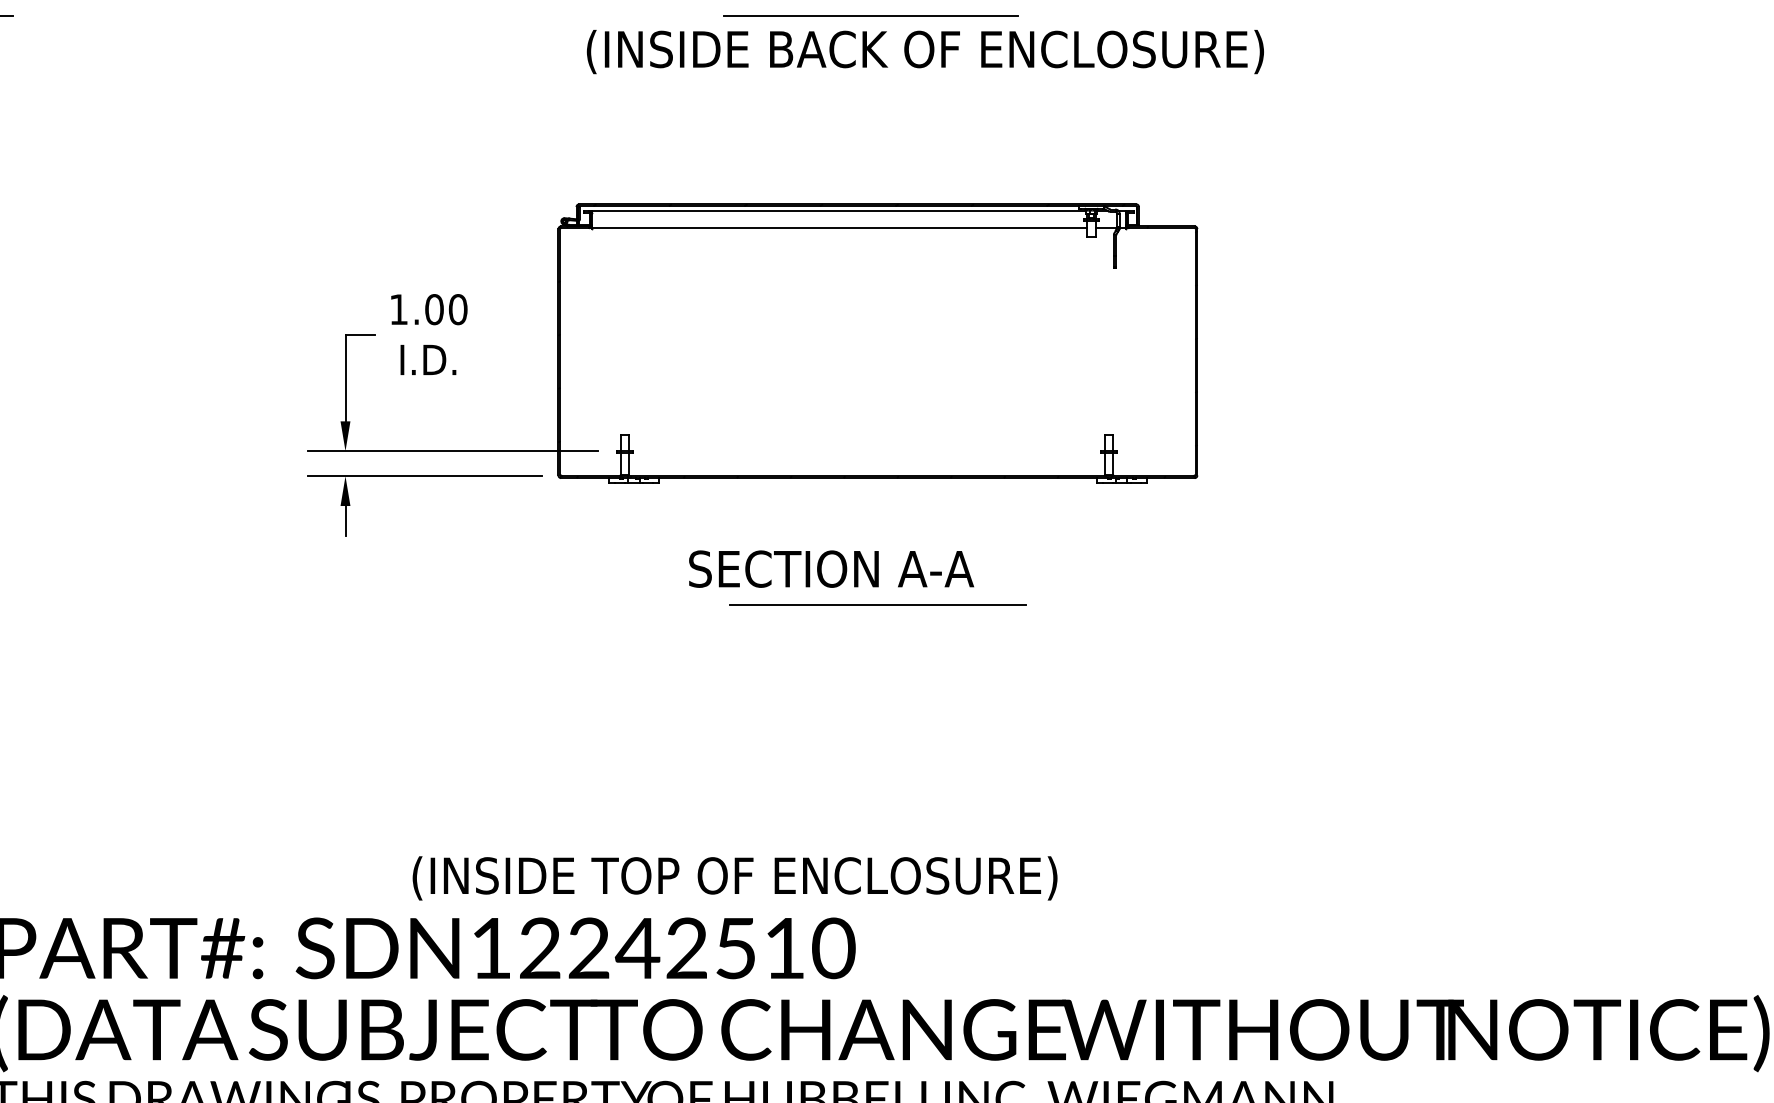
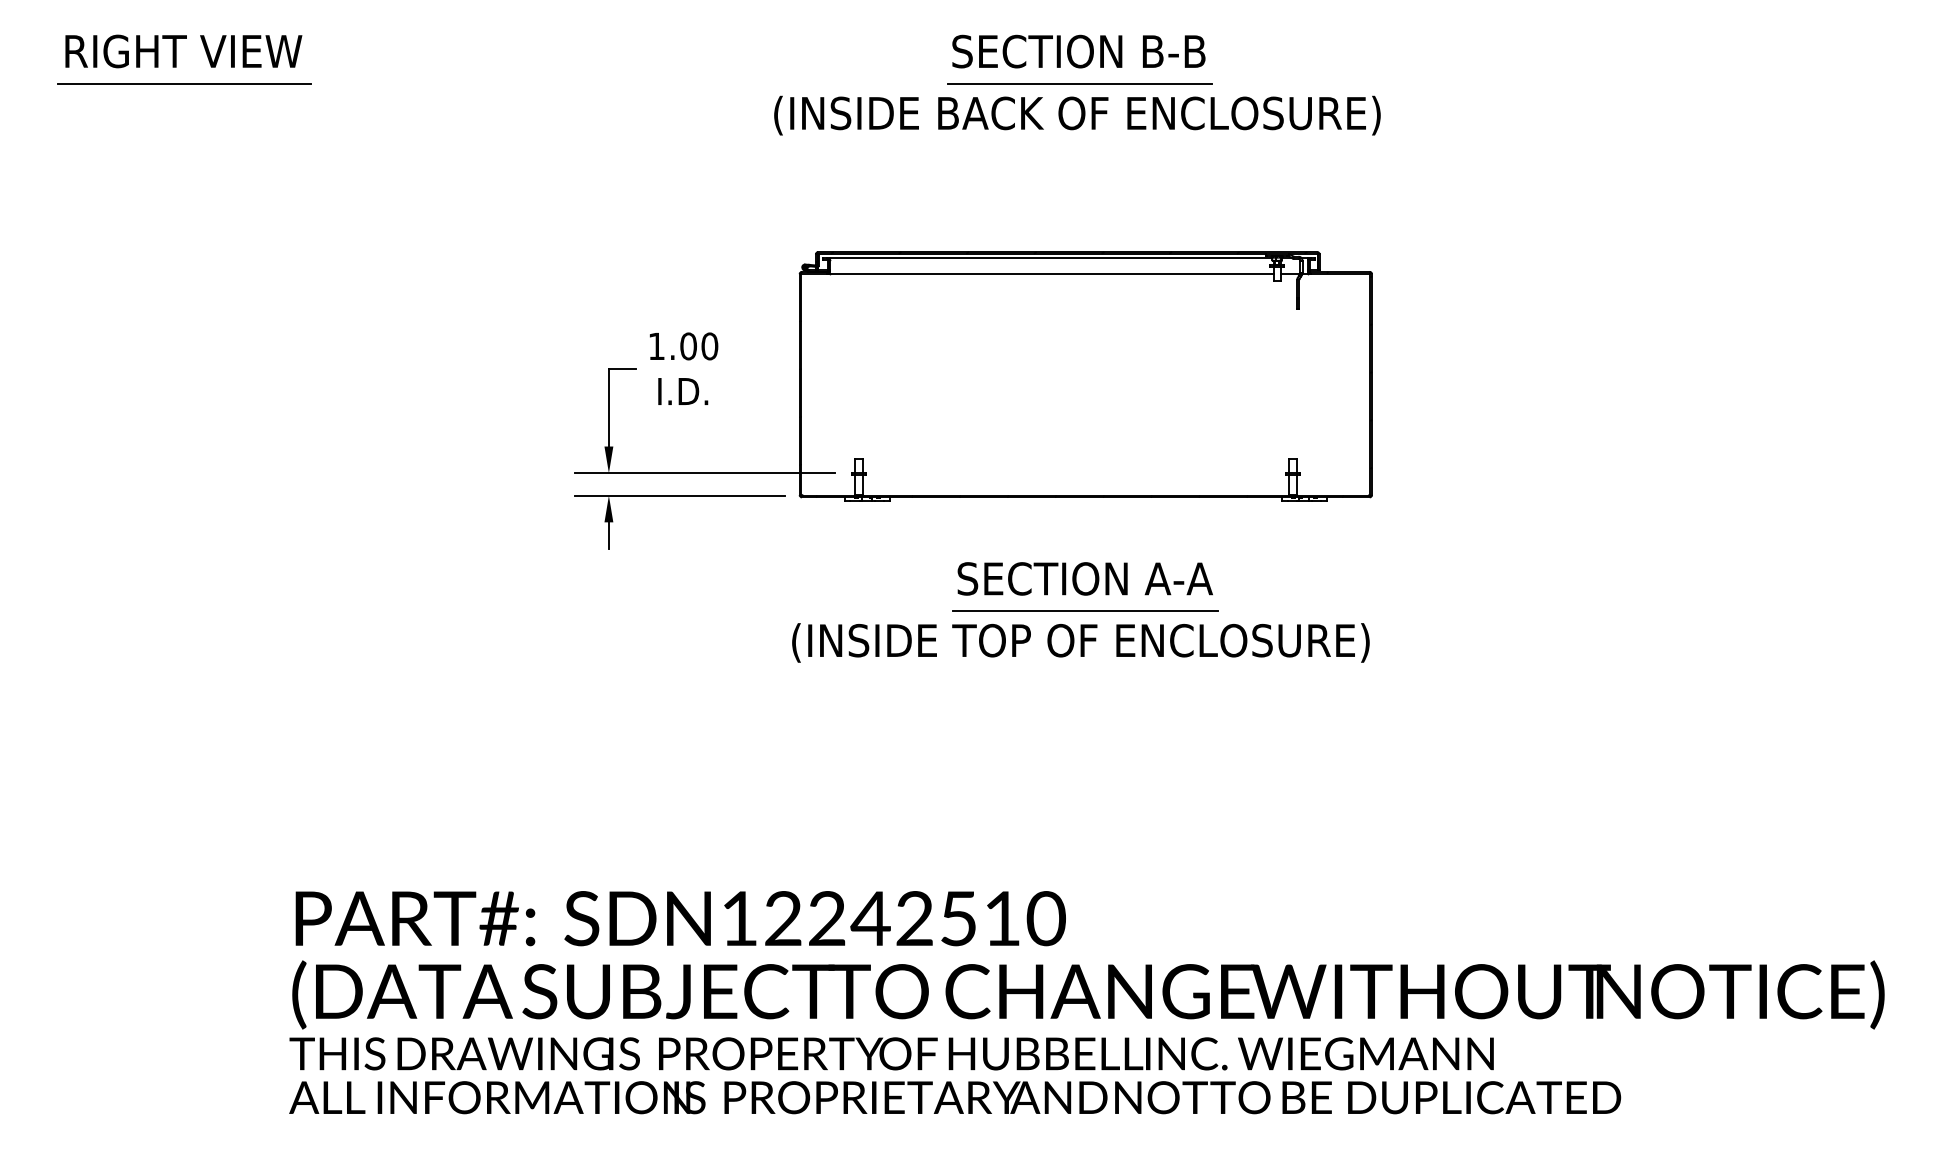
text: (925, 51) -> (1077, 115), moved
text: (830, 568) -> (1084, 578), moved
text: (734, 877) -> (1080, 642), moved

